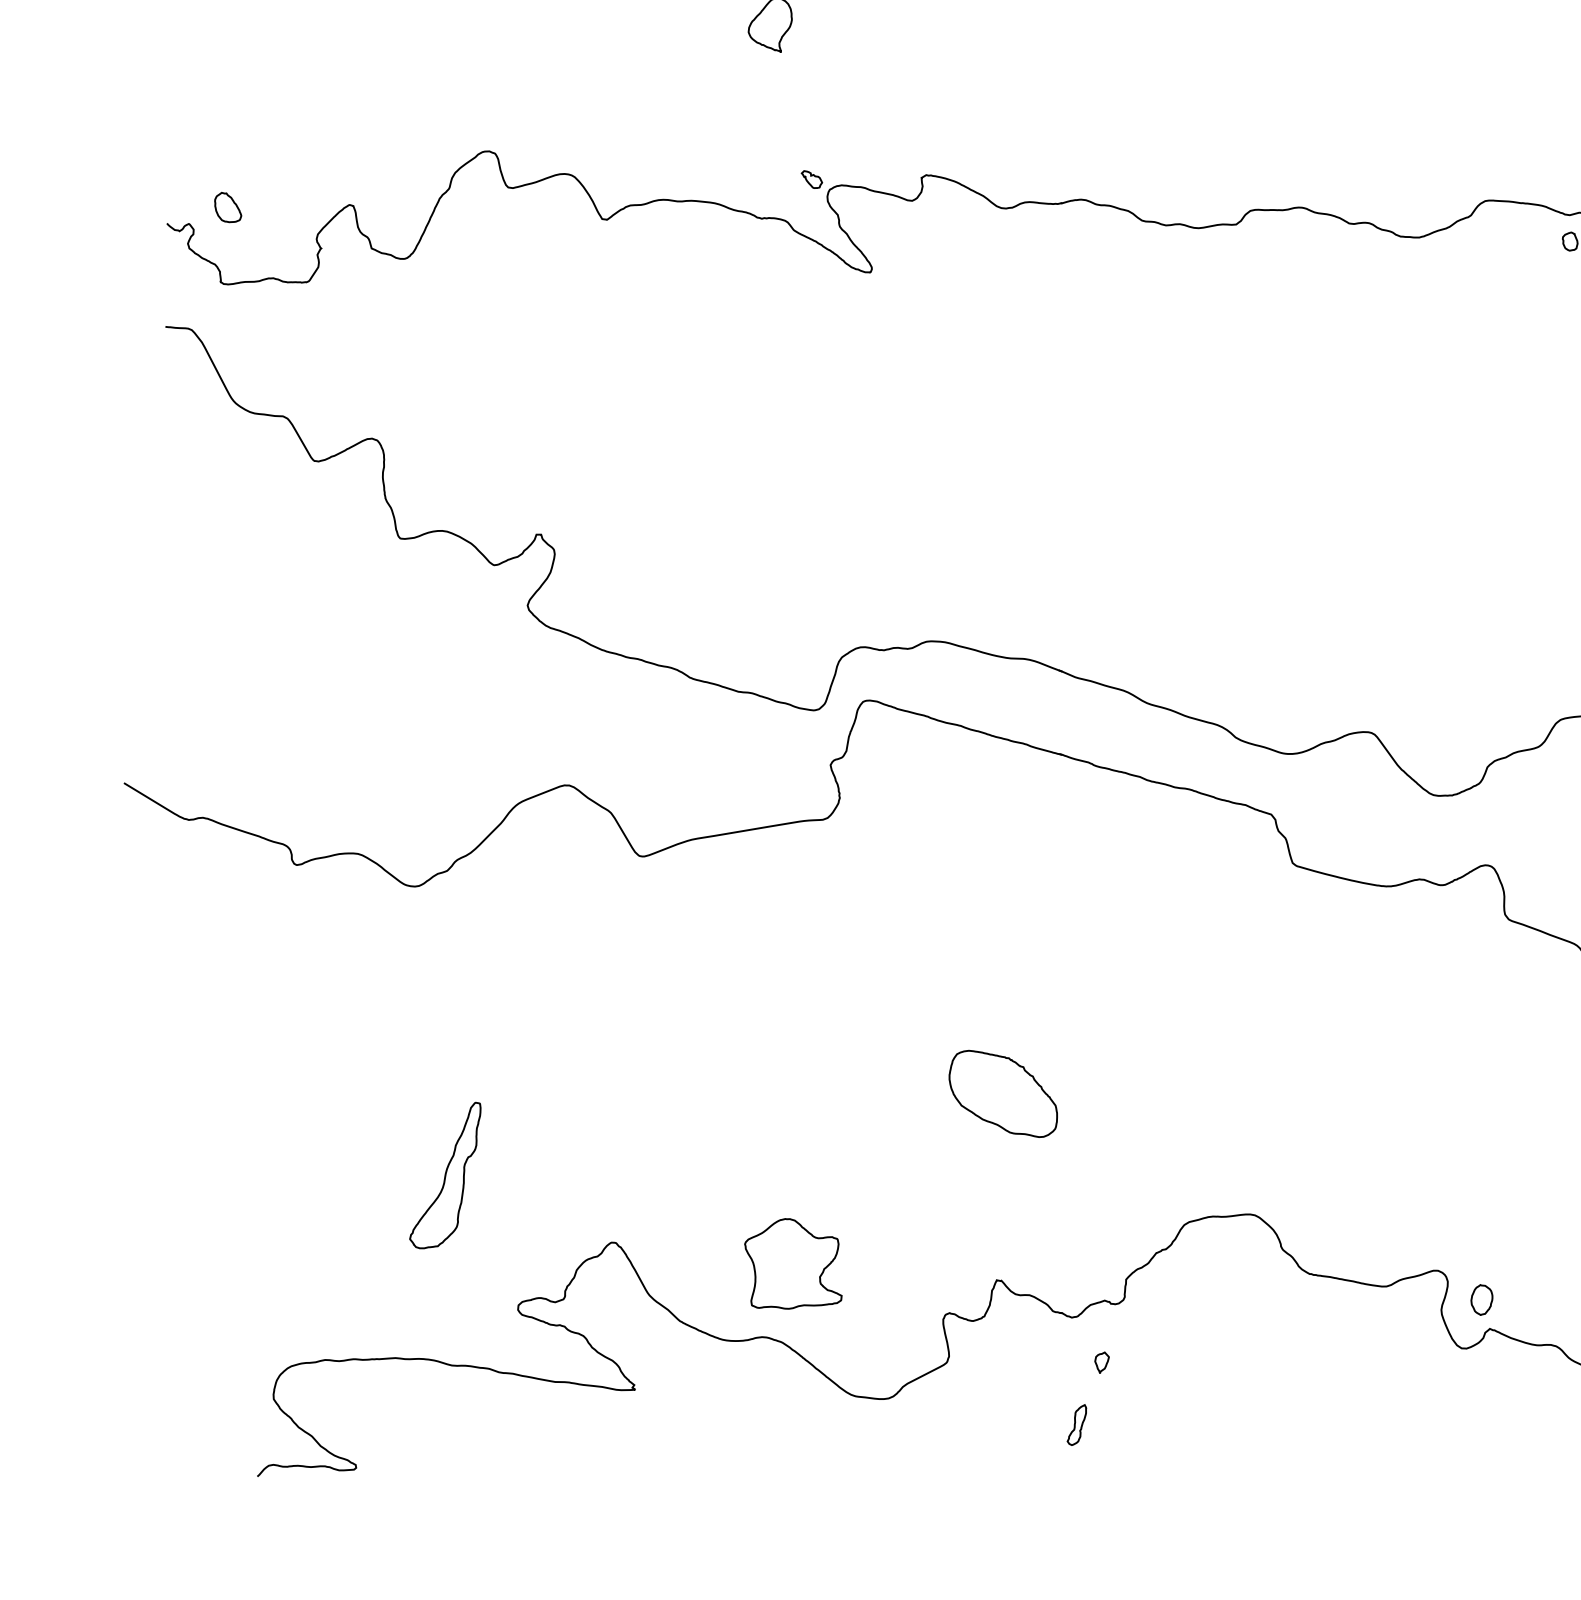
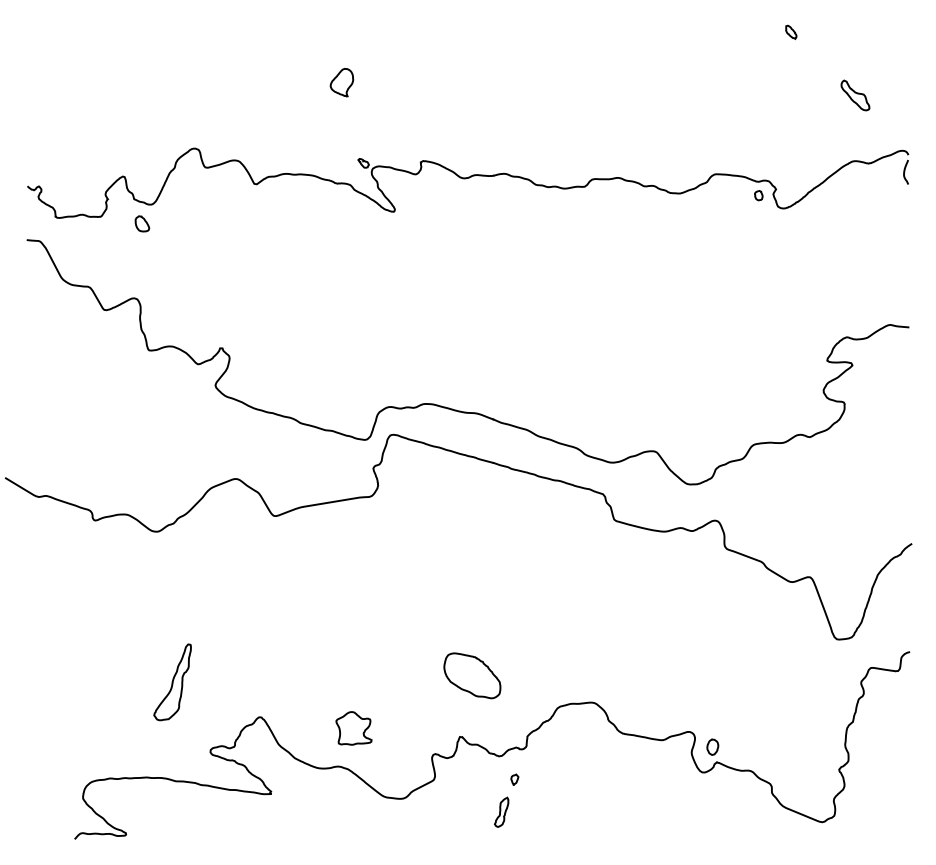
part: (228, 206) -> (142, 223), moved
part: (1003, 1093) -> (472, 675), moved
part: (792, 1264) -> (353, 728), size x0.7
part: (1076, 1425) -> (501, 812), size x1.4

